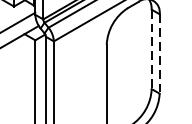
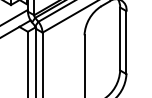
line: (152, 50) -> (120, 39), dashed -> solid
line: (159, 55) -> (126, 43), dashed -> solid

